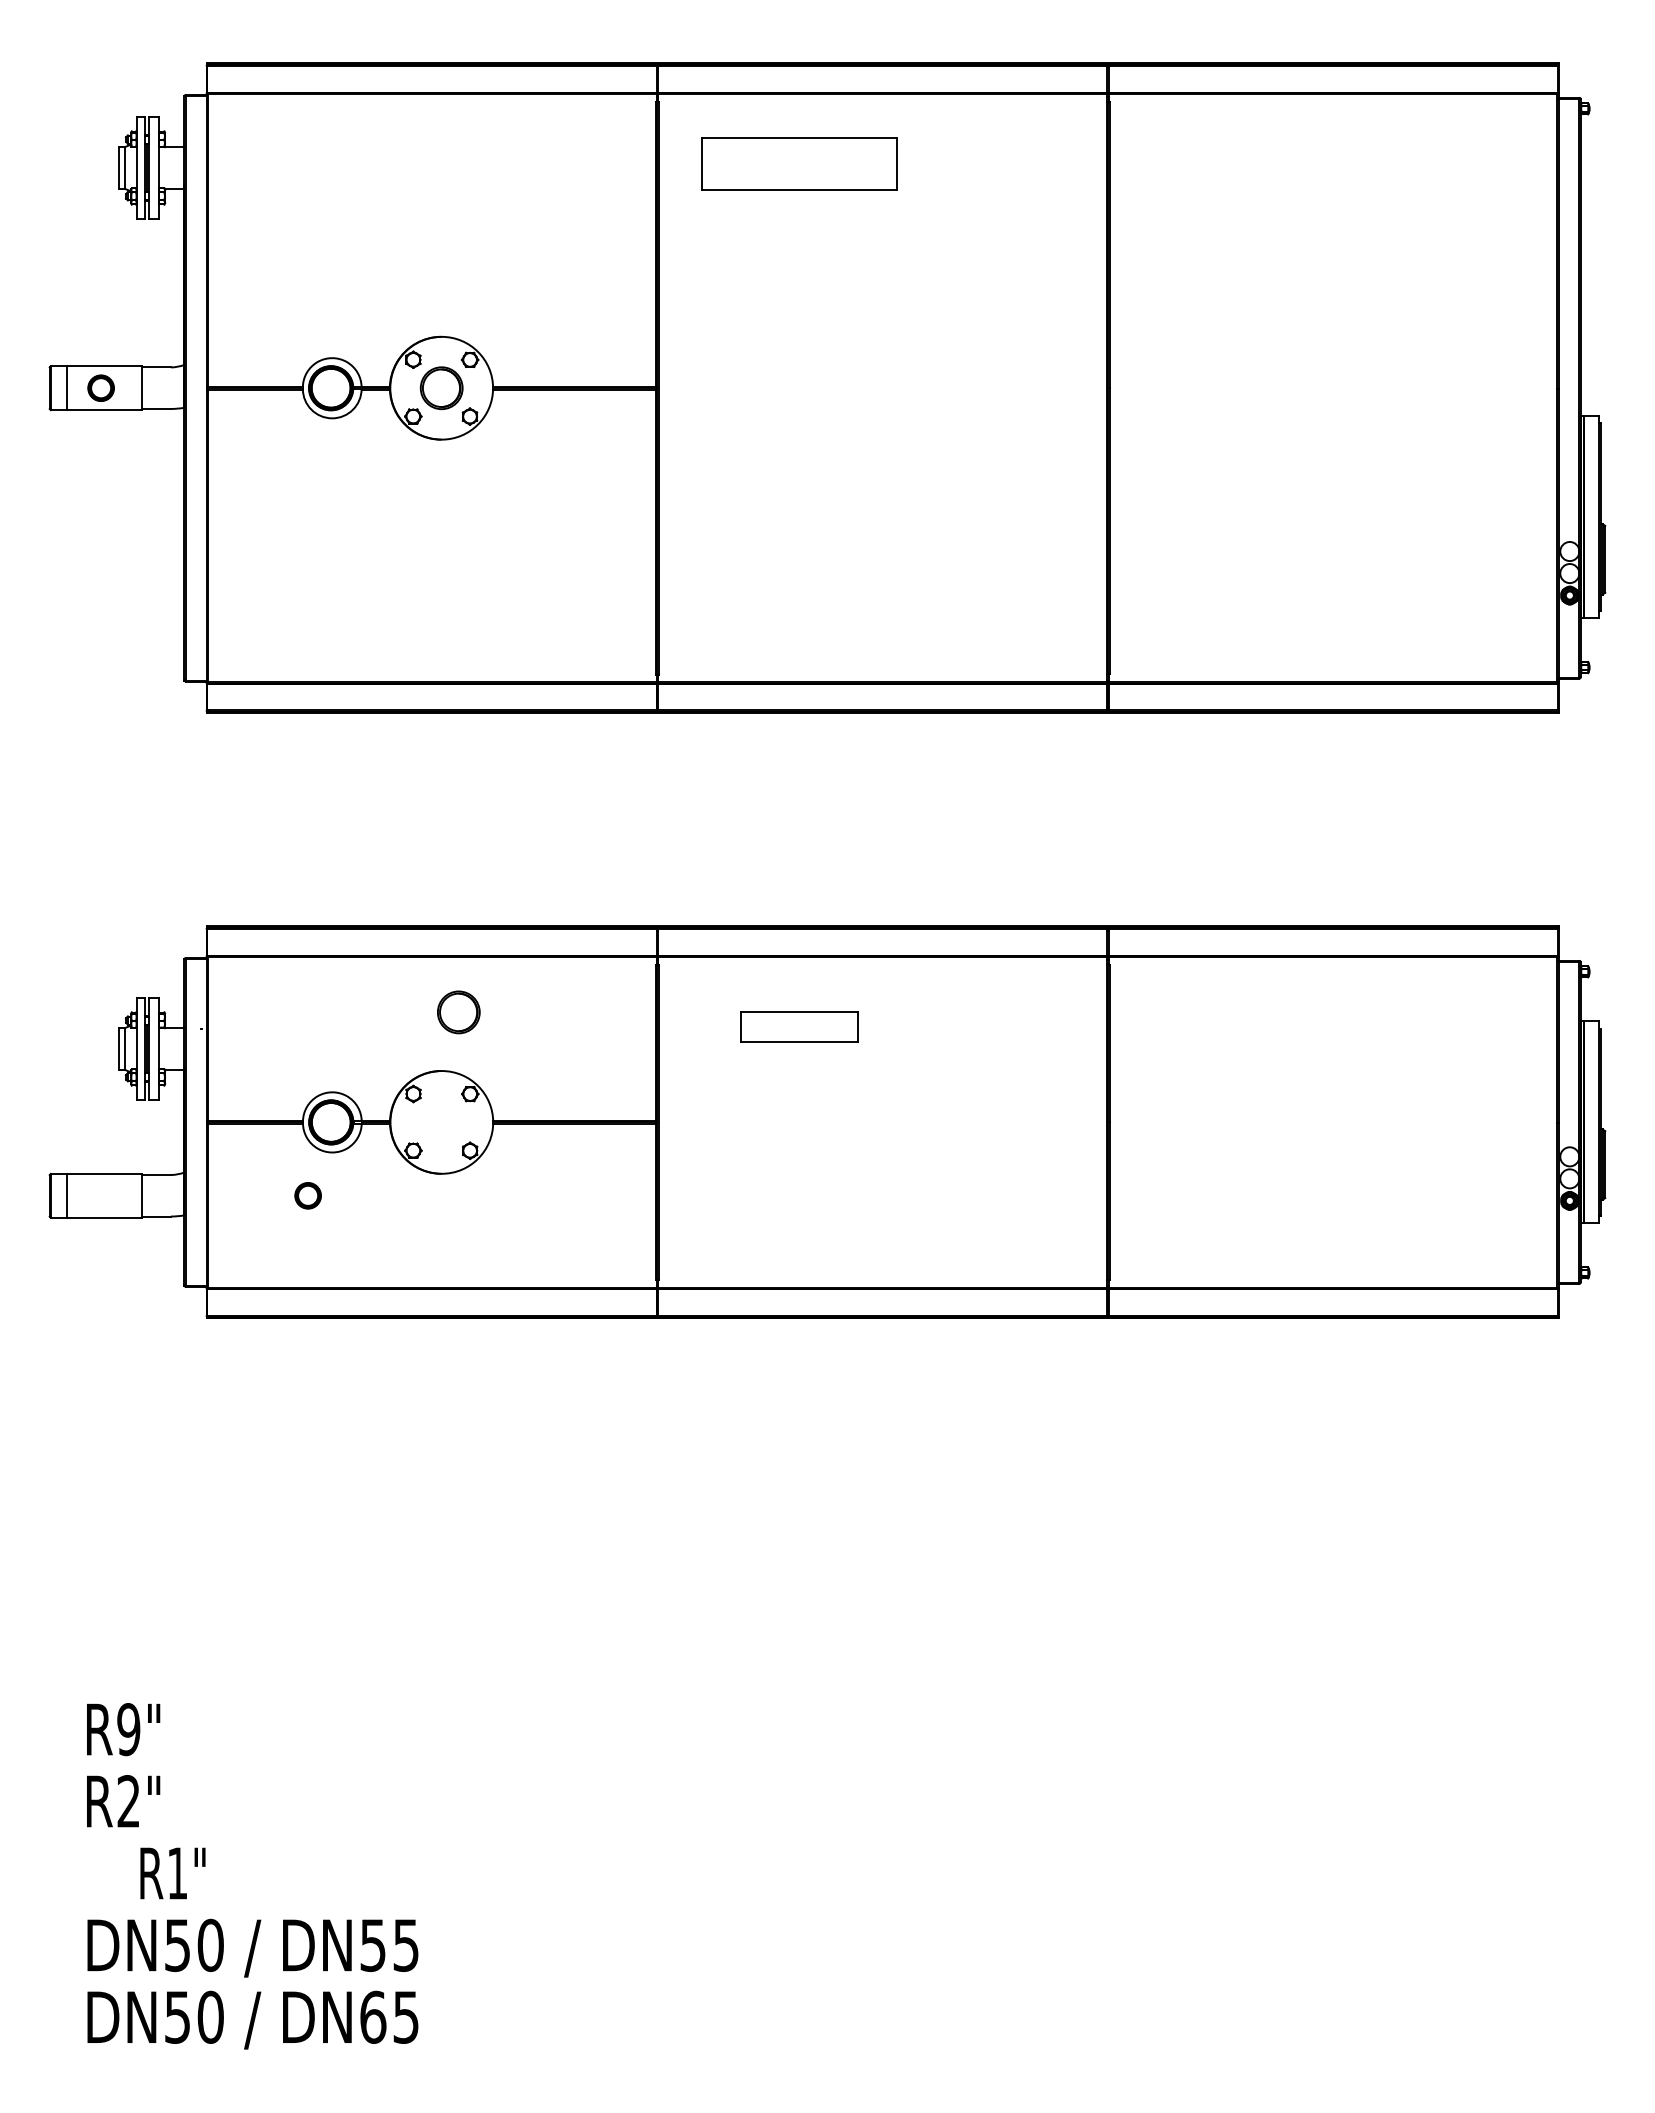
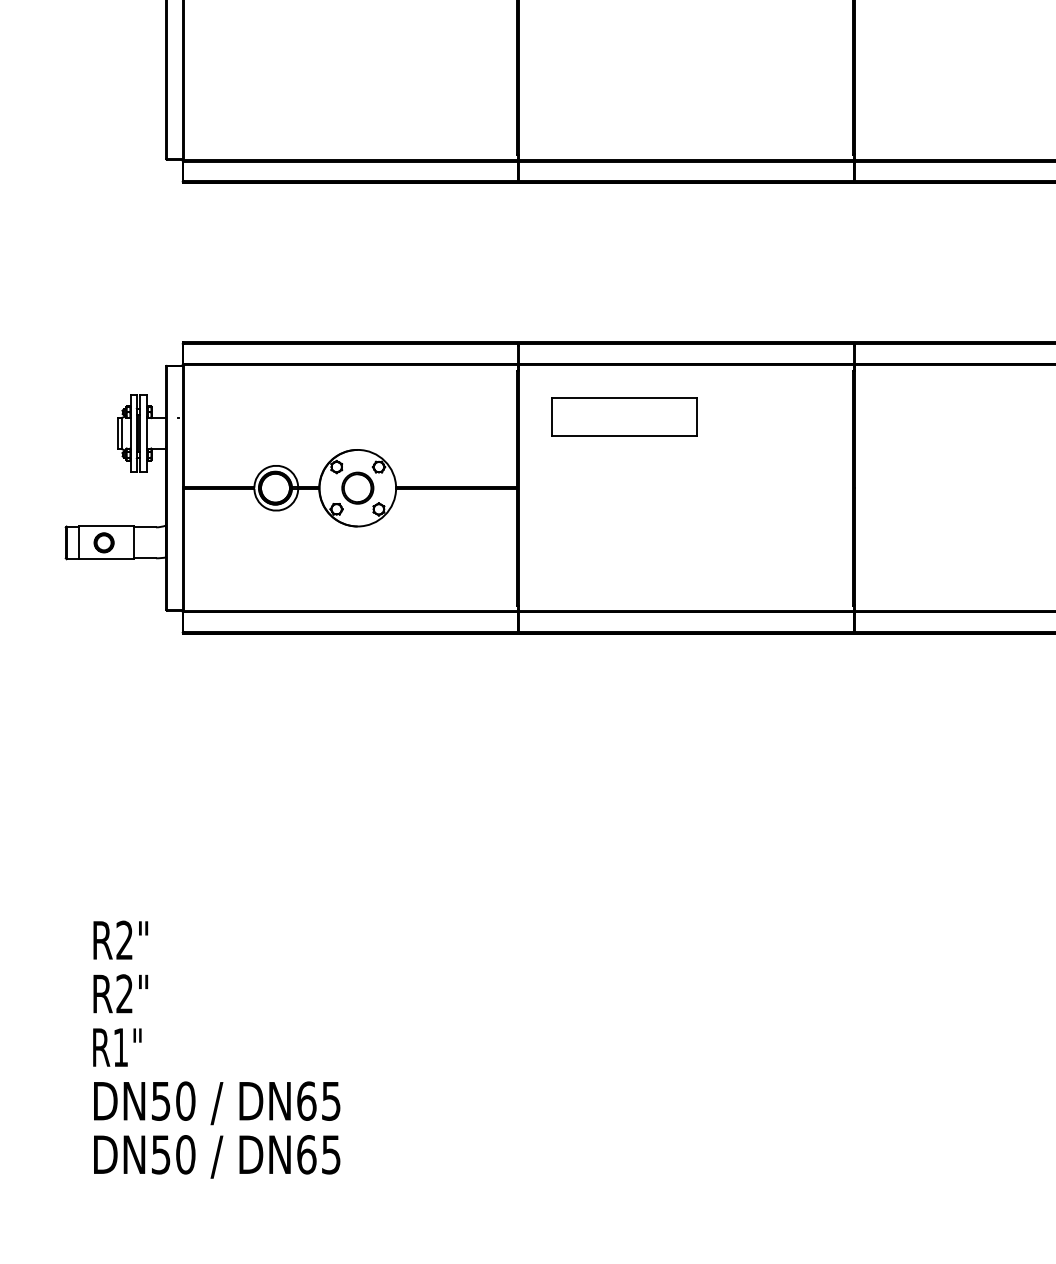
part: (458, 1012) -> (357, 488), moved
part: (799, 1026) -> (624, 416), size x1.67
part: (307, 1195) -> (103, 542), moved
text: (128, 1729) -> (124, 940), R9" -> R2"
text: (172, 1873) -> (117, 1047), moved
text: (373, 1945) -> (306, 1101), DN55 -> DN65

